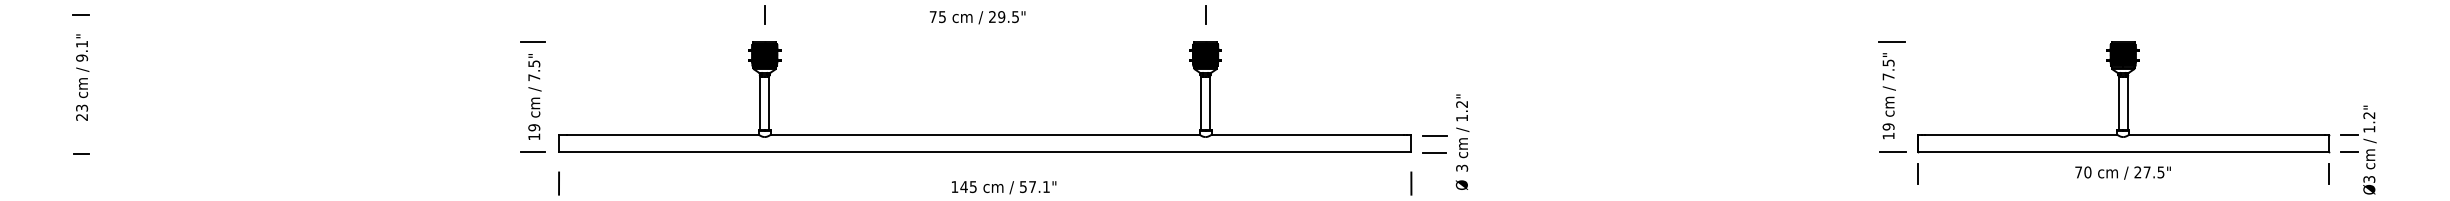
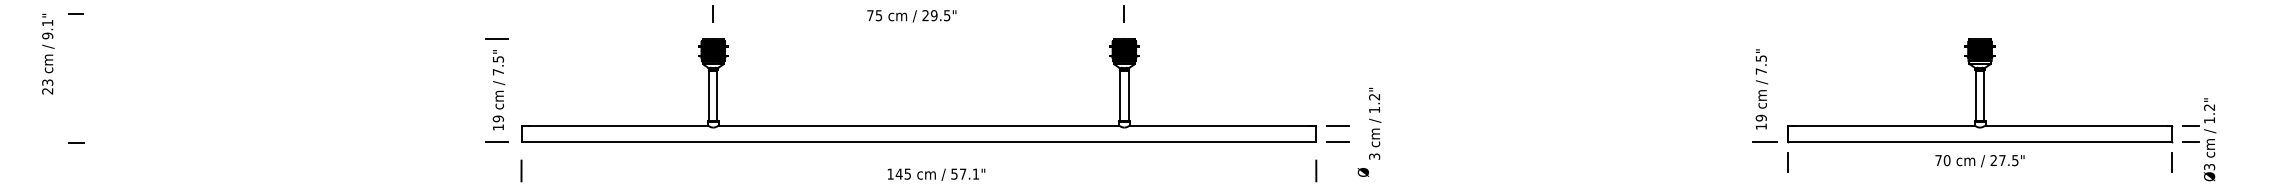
line: (1892, 42) -> (1764, 39), removed
text: (82, 76) -> (48, 53), moved
text: (1463, 132) -> (1375, 123), moved

